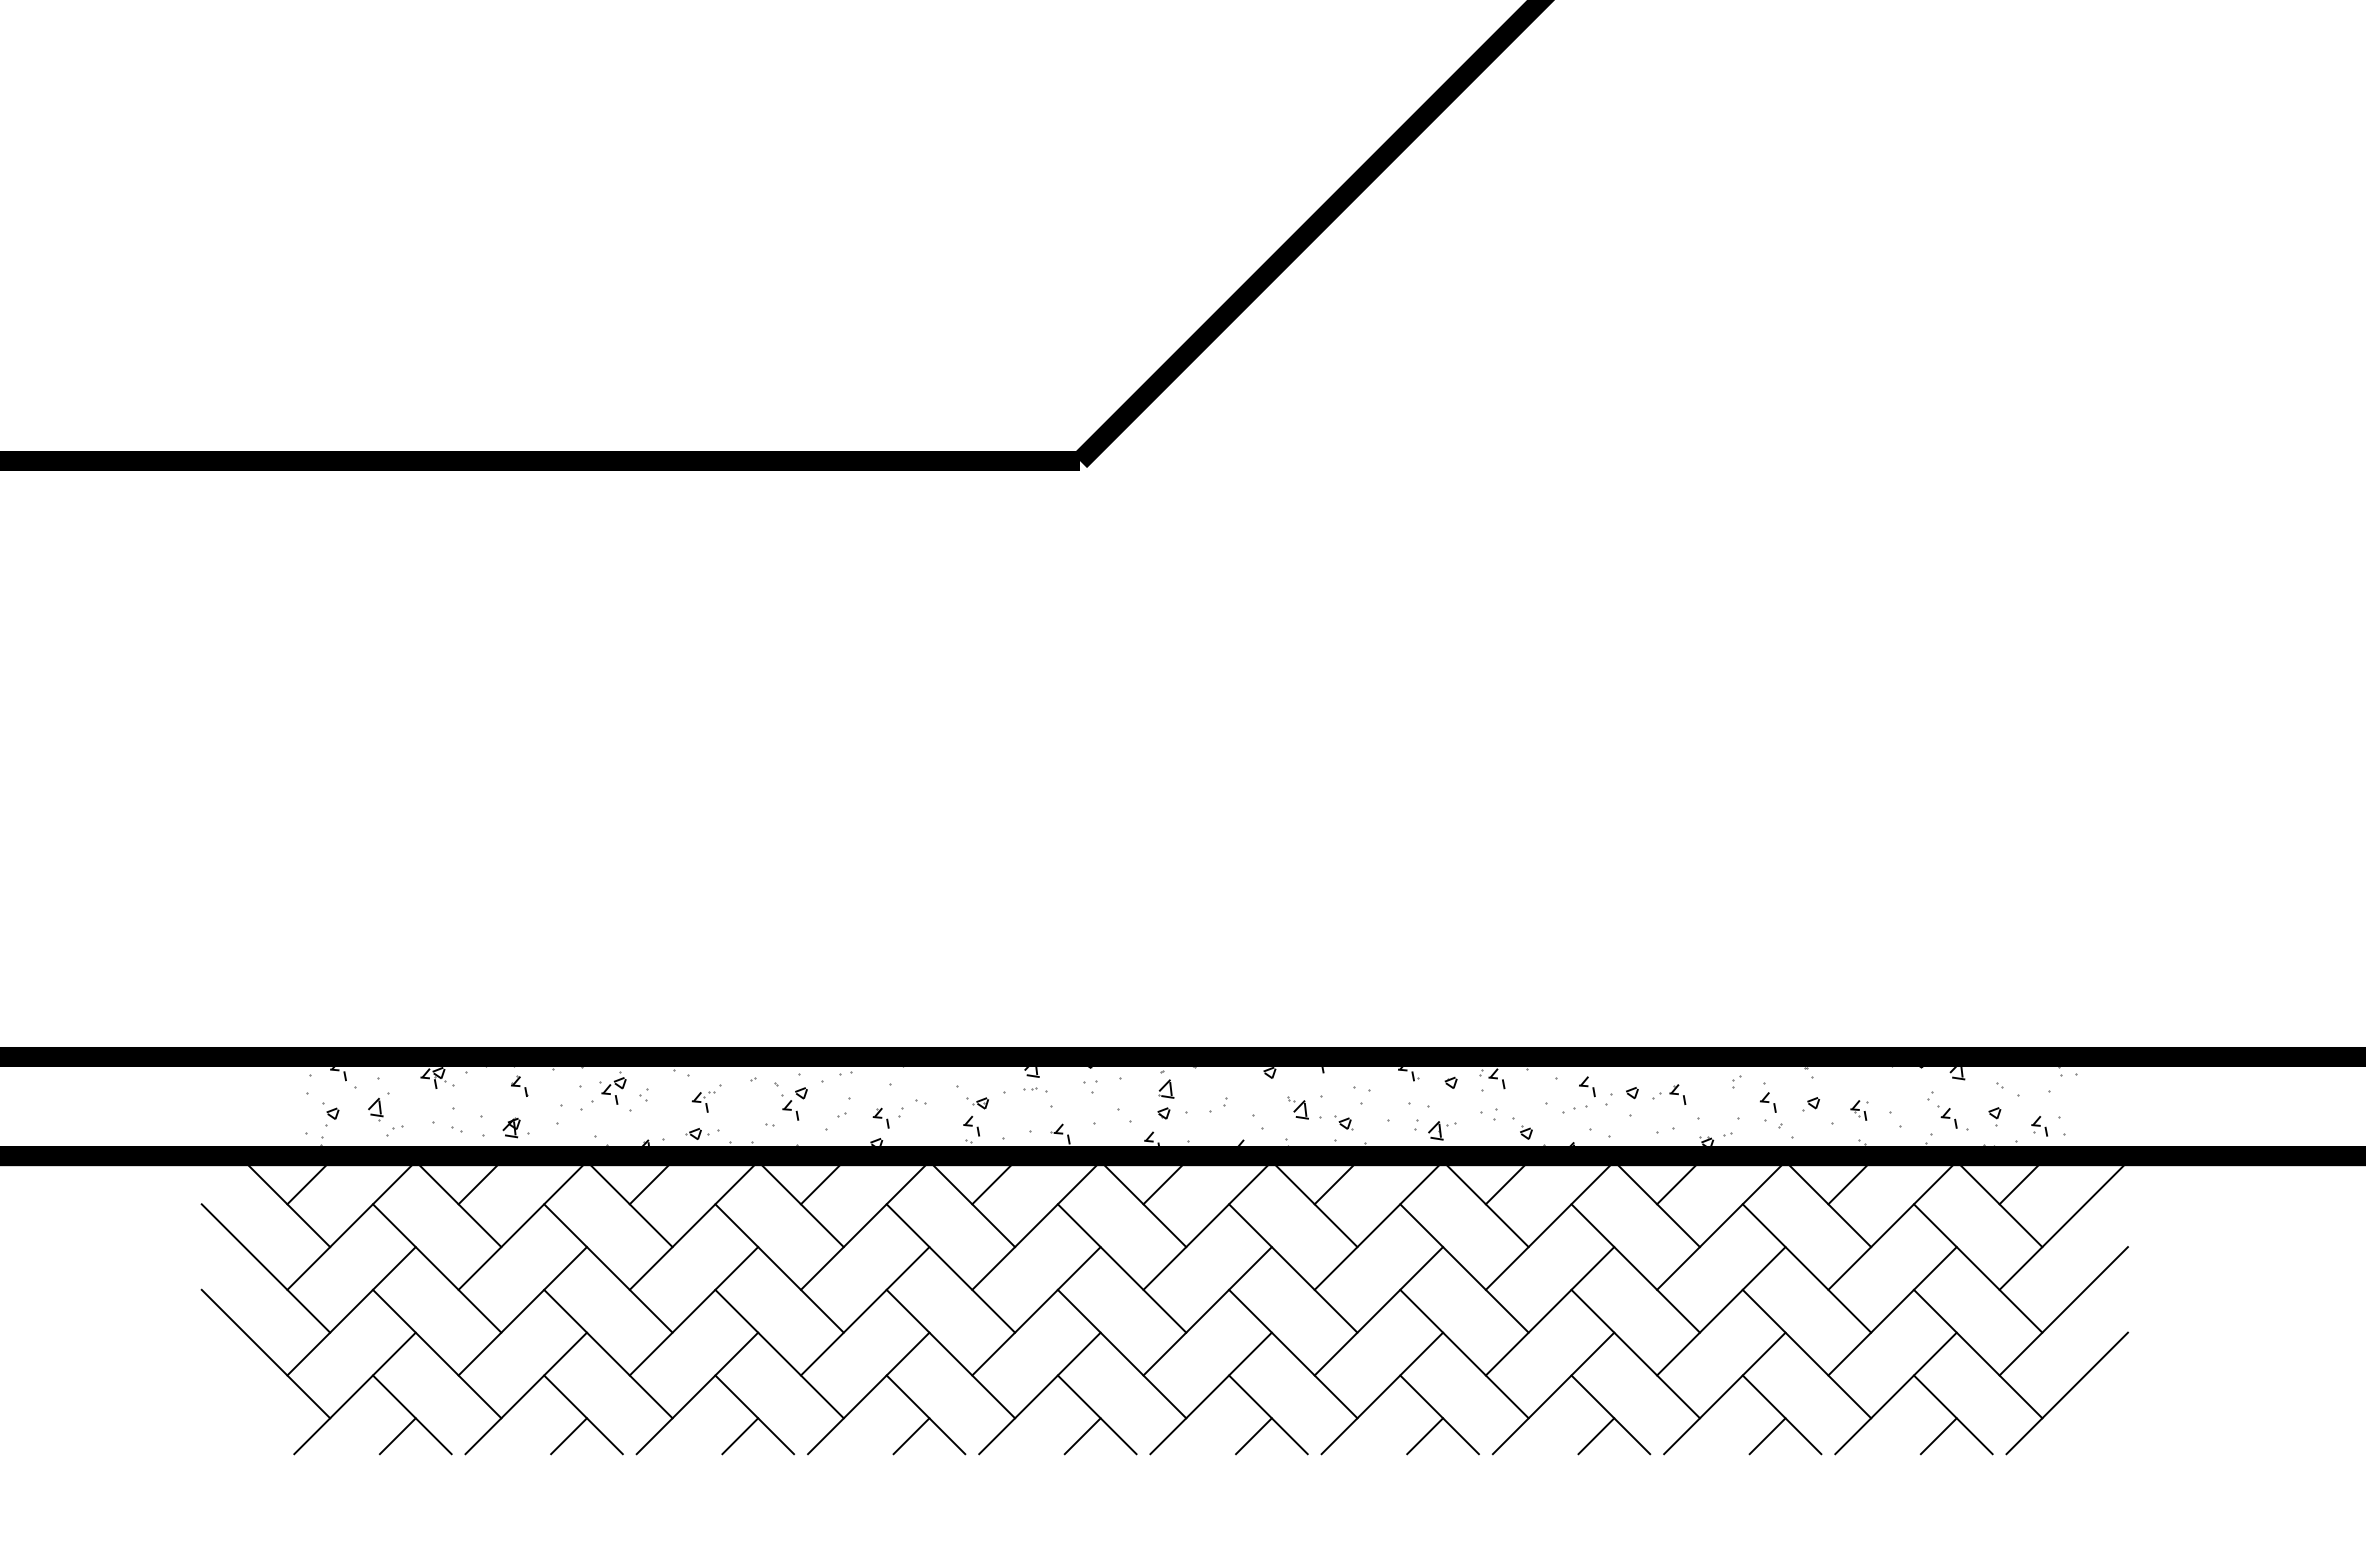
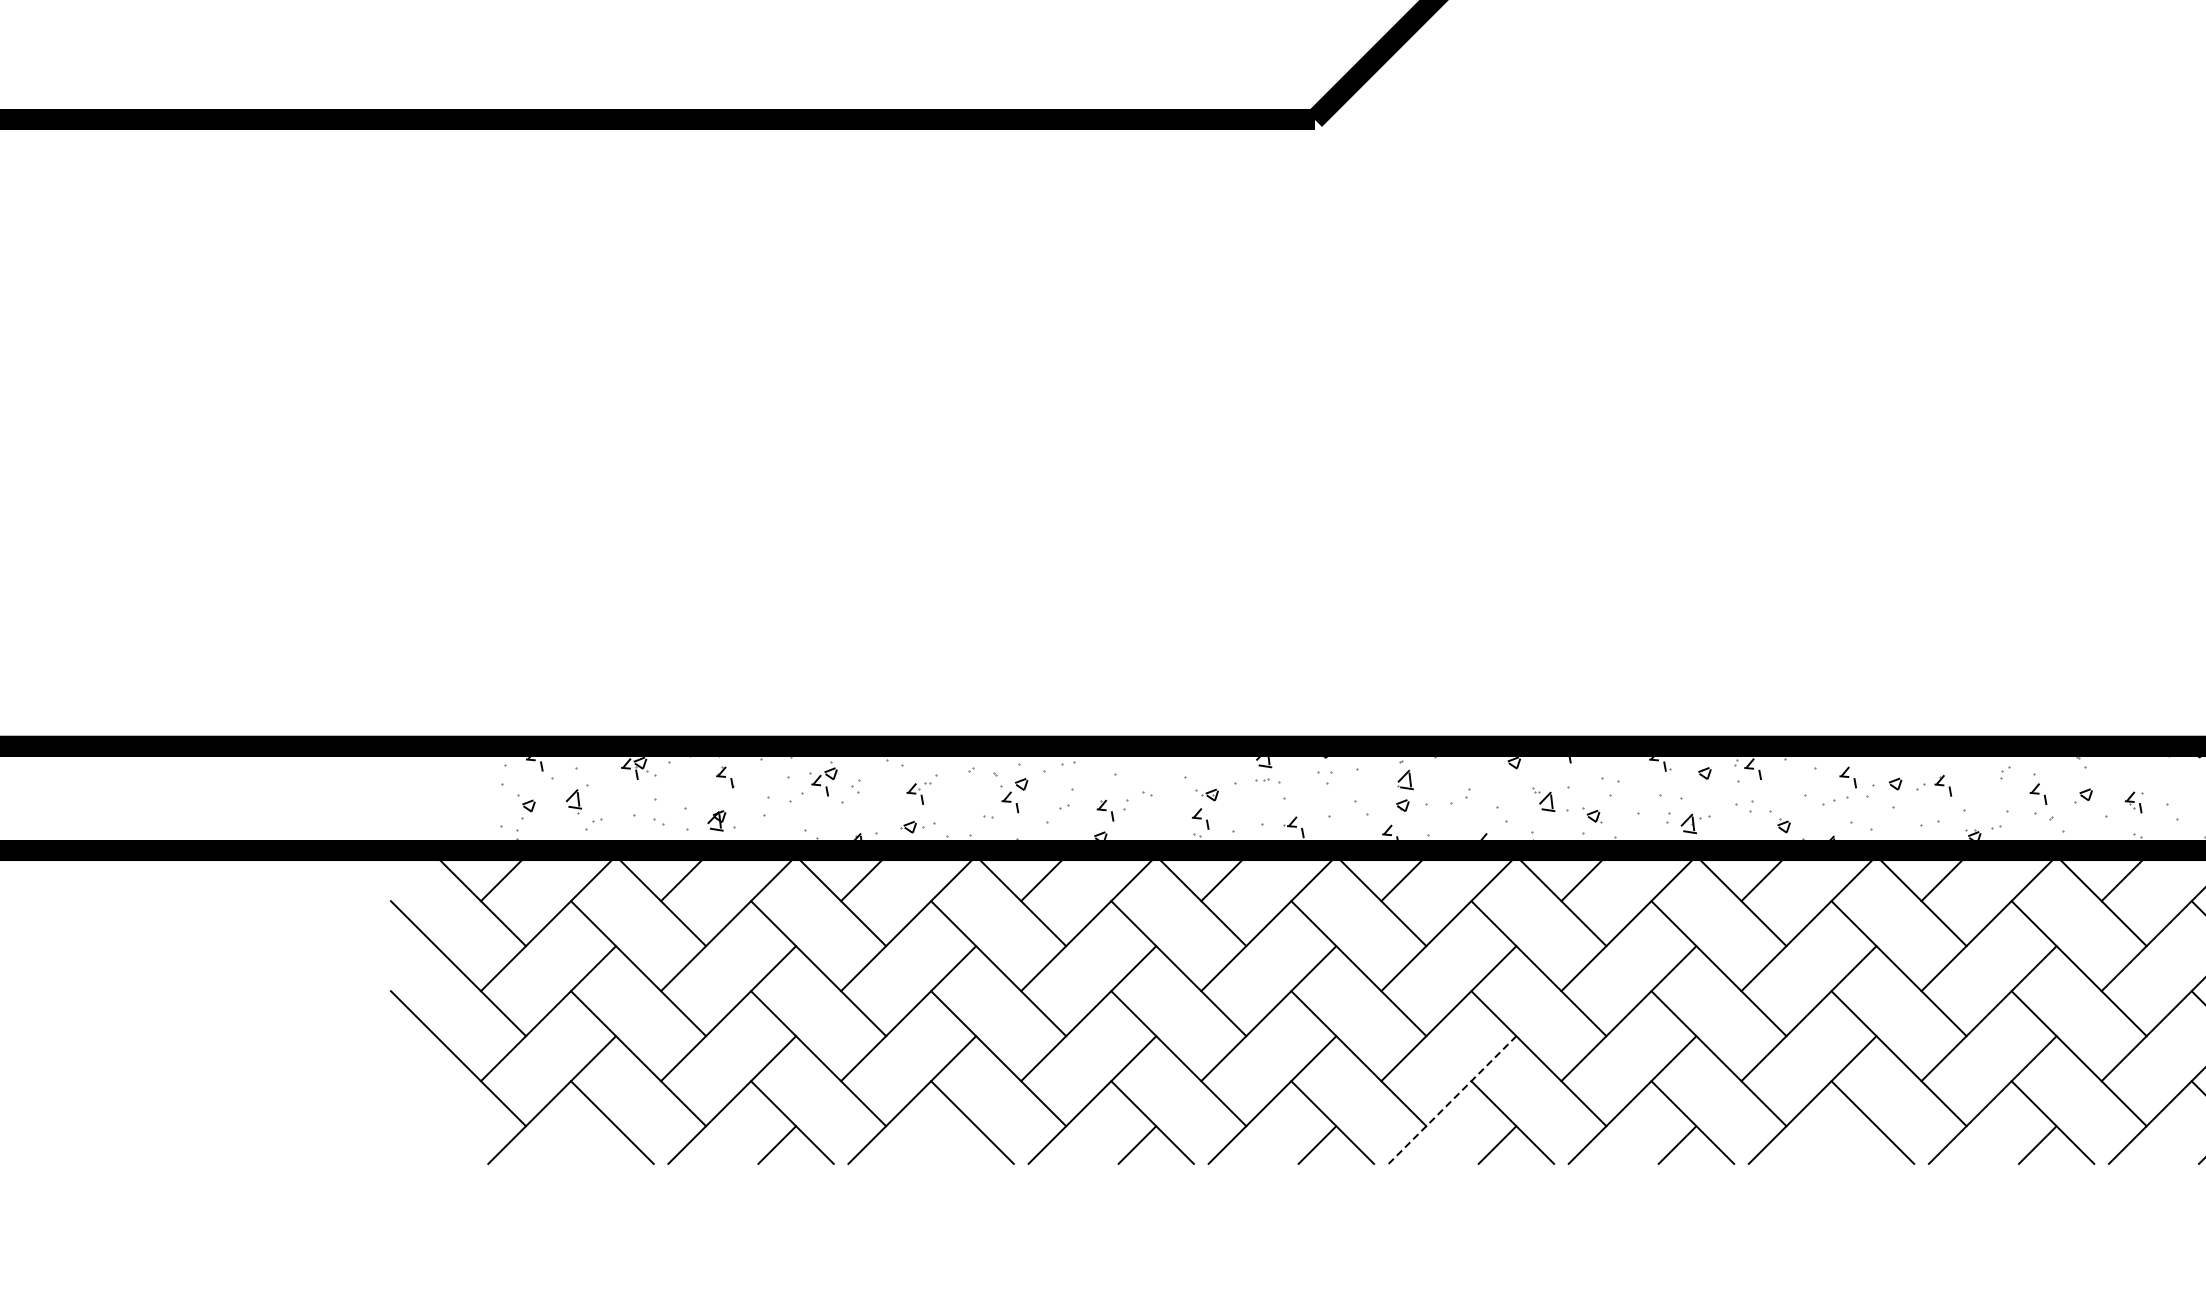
line: (1211, 1393) -> (1452, 1100), solid -> dashed
line: (397, 1436) -> (596, 1145), removed
line: (740, 1436) -> (957, 1145), removed
line: (1596, 1436) -> (1857, 1145), removed

